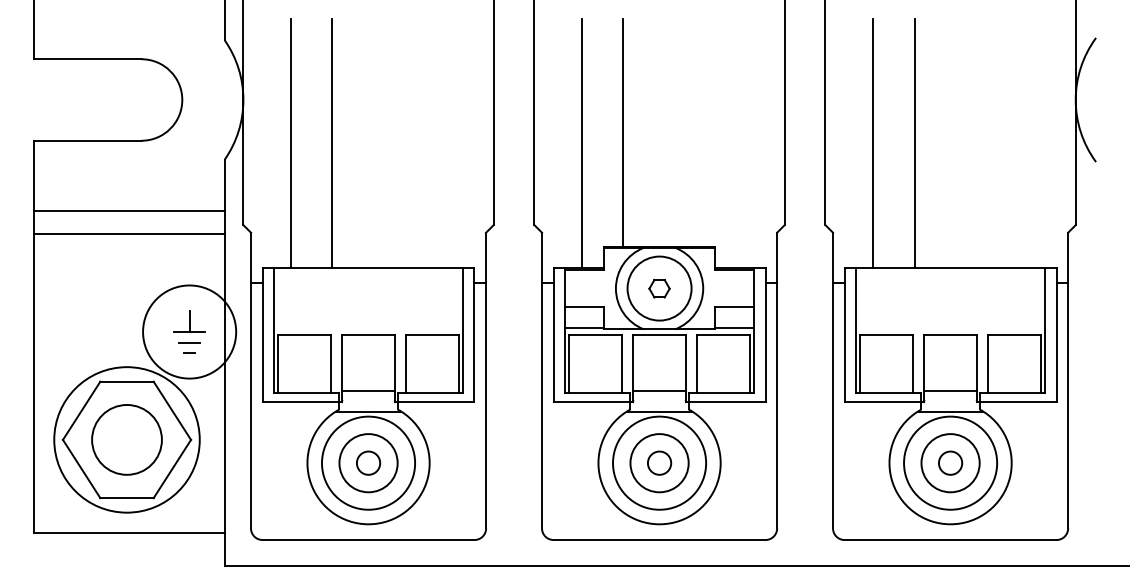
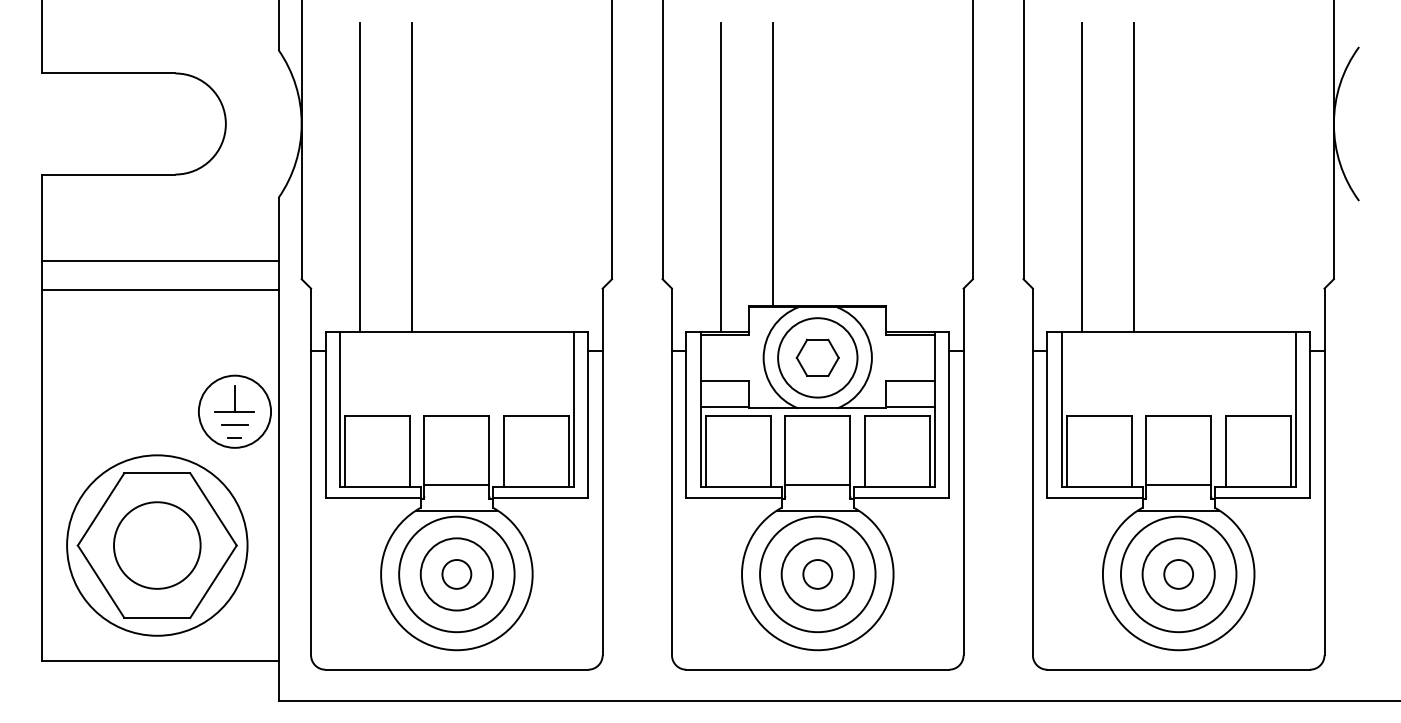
part: (659, 288) -> (817, 357), size x1.67
circle: (189, 331) -> (234, 411), size x0.62

